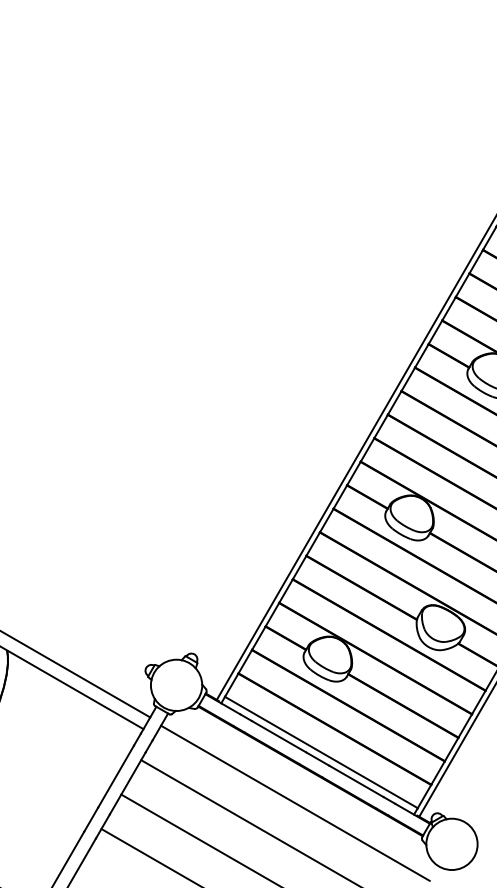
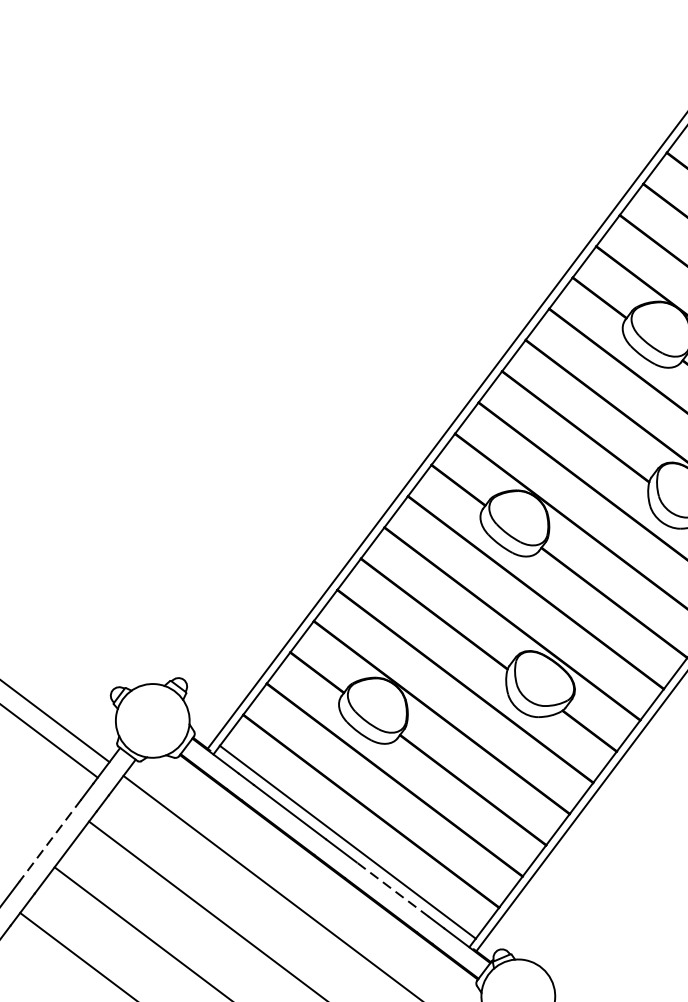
line: (116, 776) -> (50, 840), solid -> dashed
line: (355, 781) -> (391, 889), solid -> dashed

